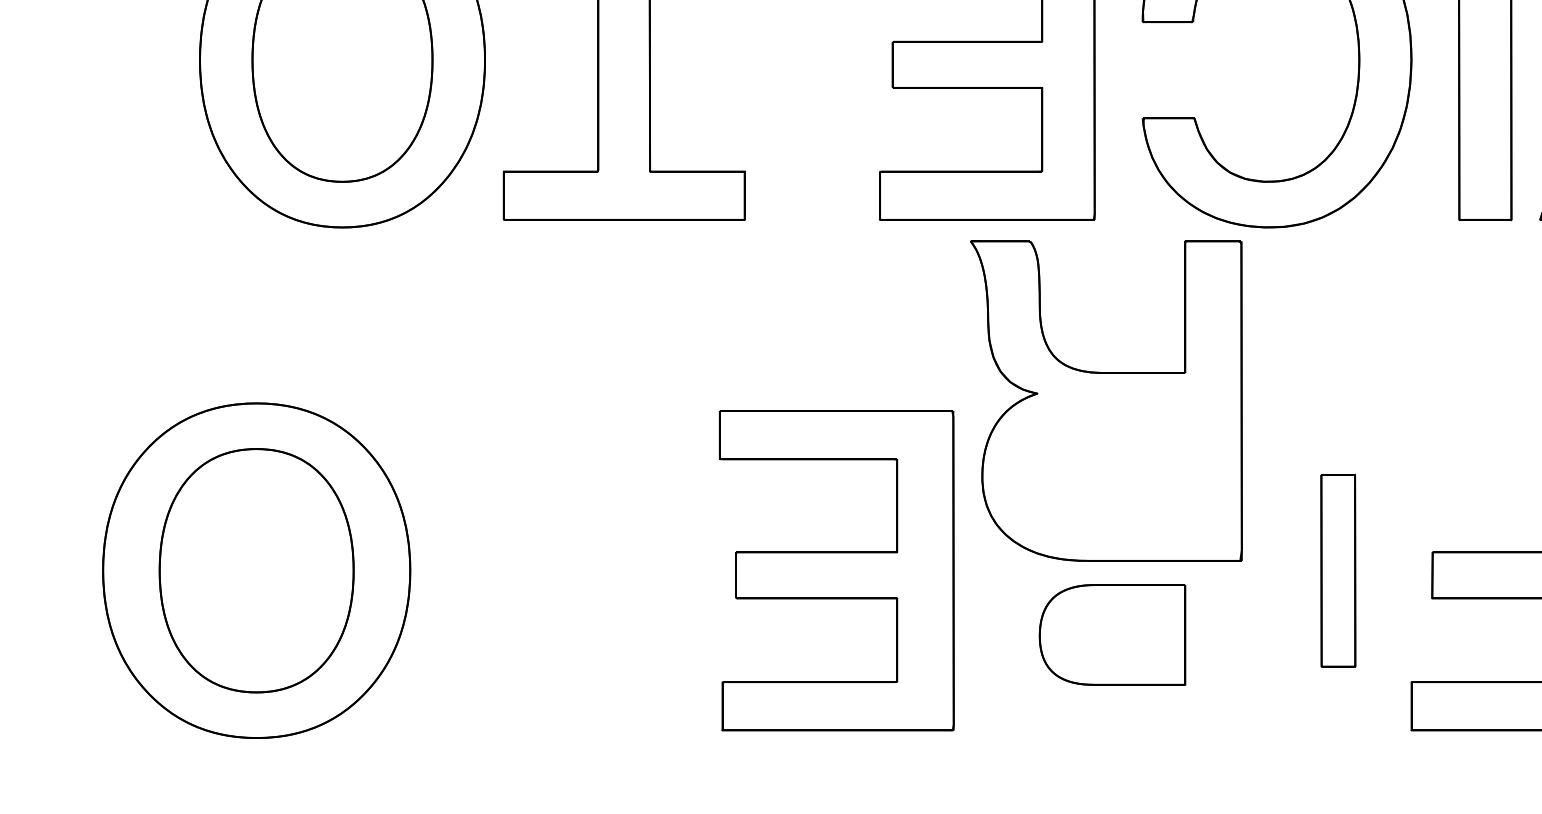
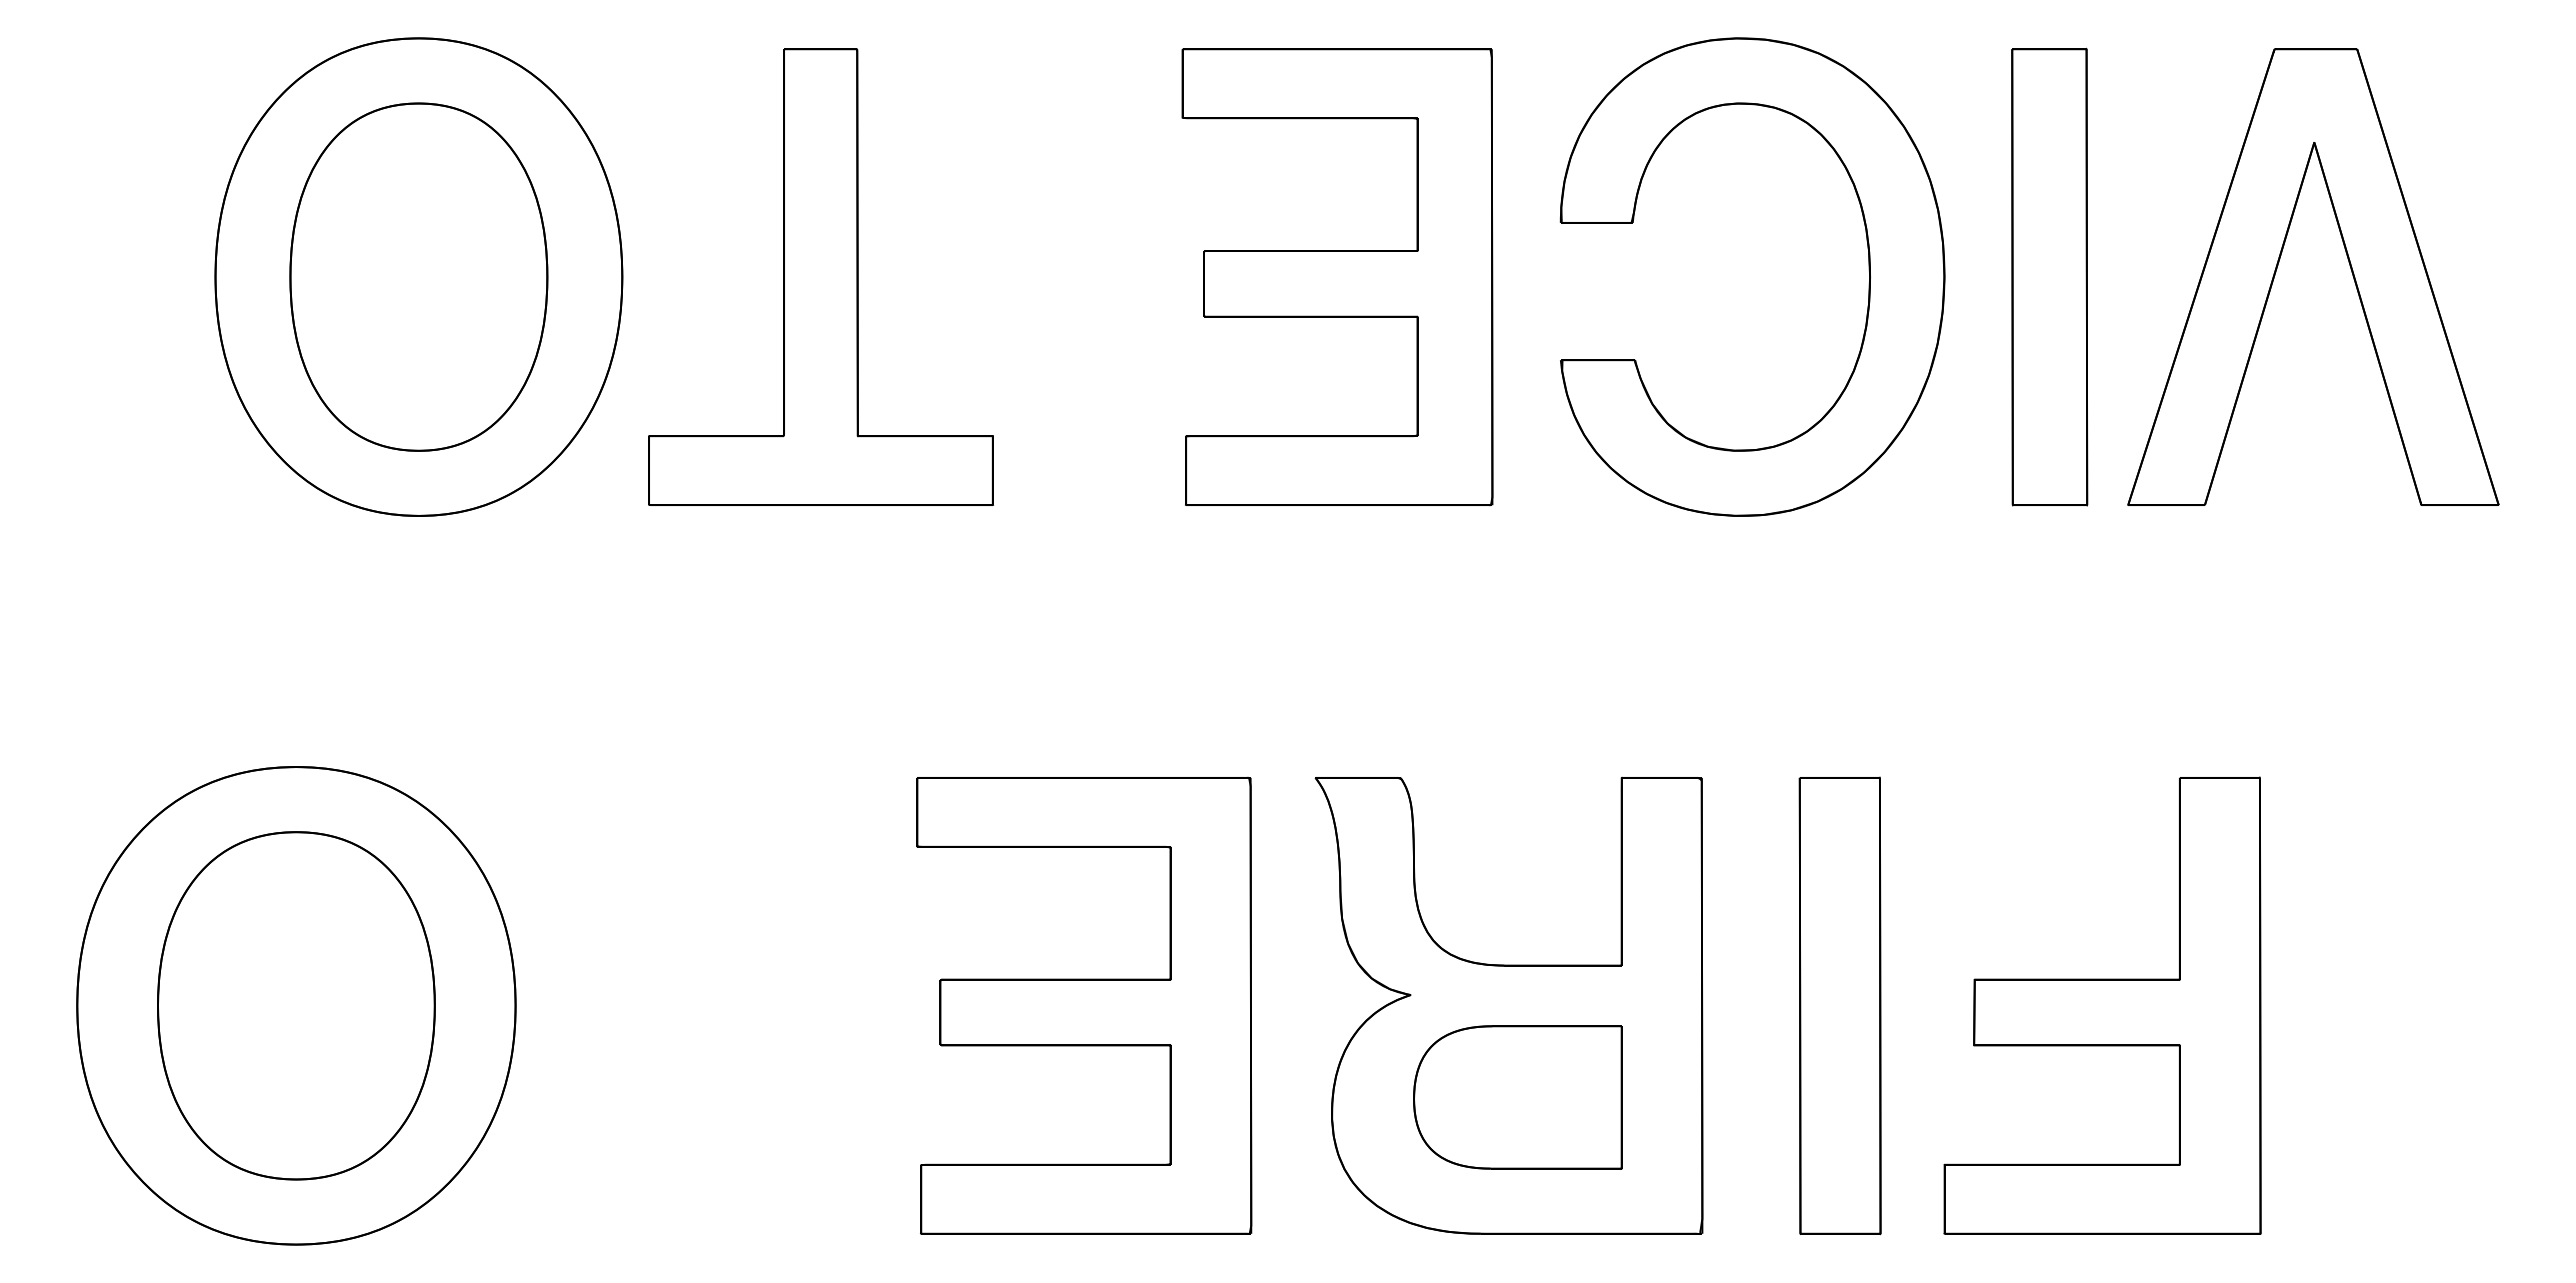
part: (1105, 400) -> (1508, 1005), moved
part: (836, 570) -> (1084, 1005), moved
part: (1337, 570) -> (1839, 1005), size x1.67

